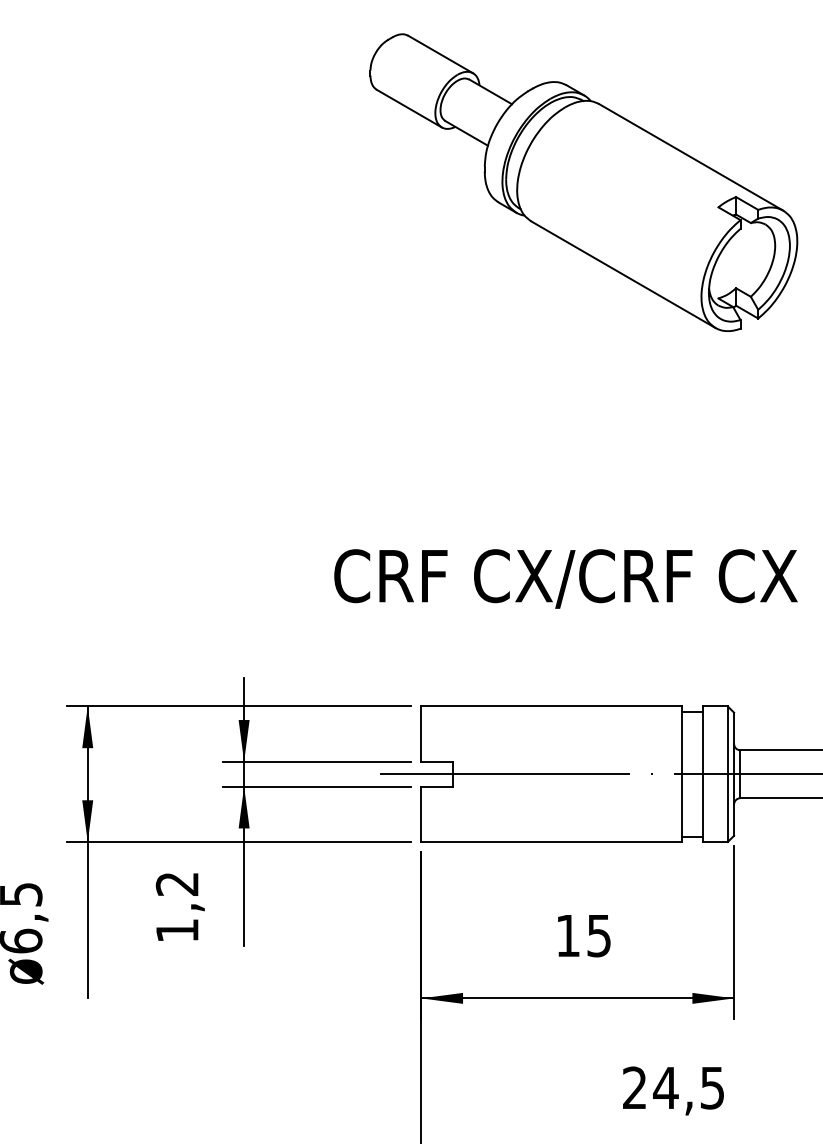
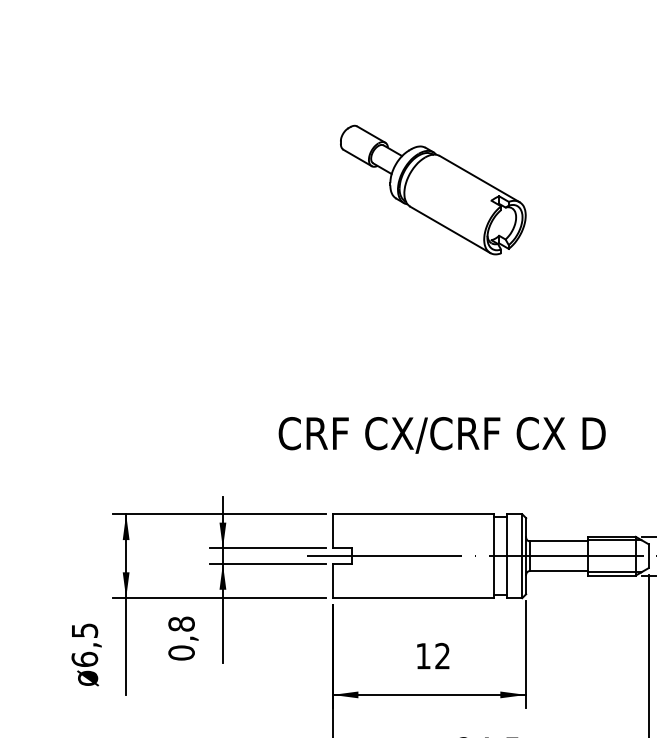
part: (584, 181) -> (433, 189), size x0.7
text: (177, 907) -> (181, 638), 1,2 -> 0,8
text: (598, 934) -> (442, 655), 15 -> 12

